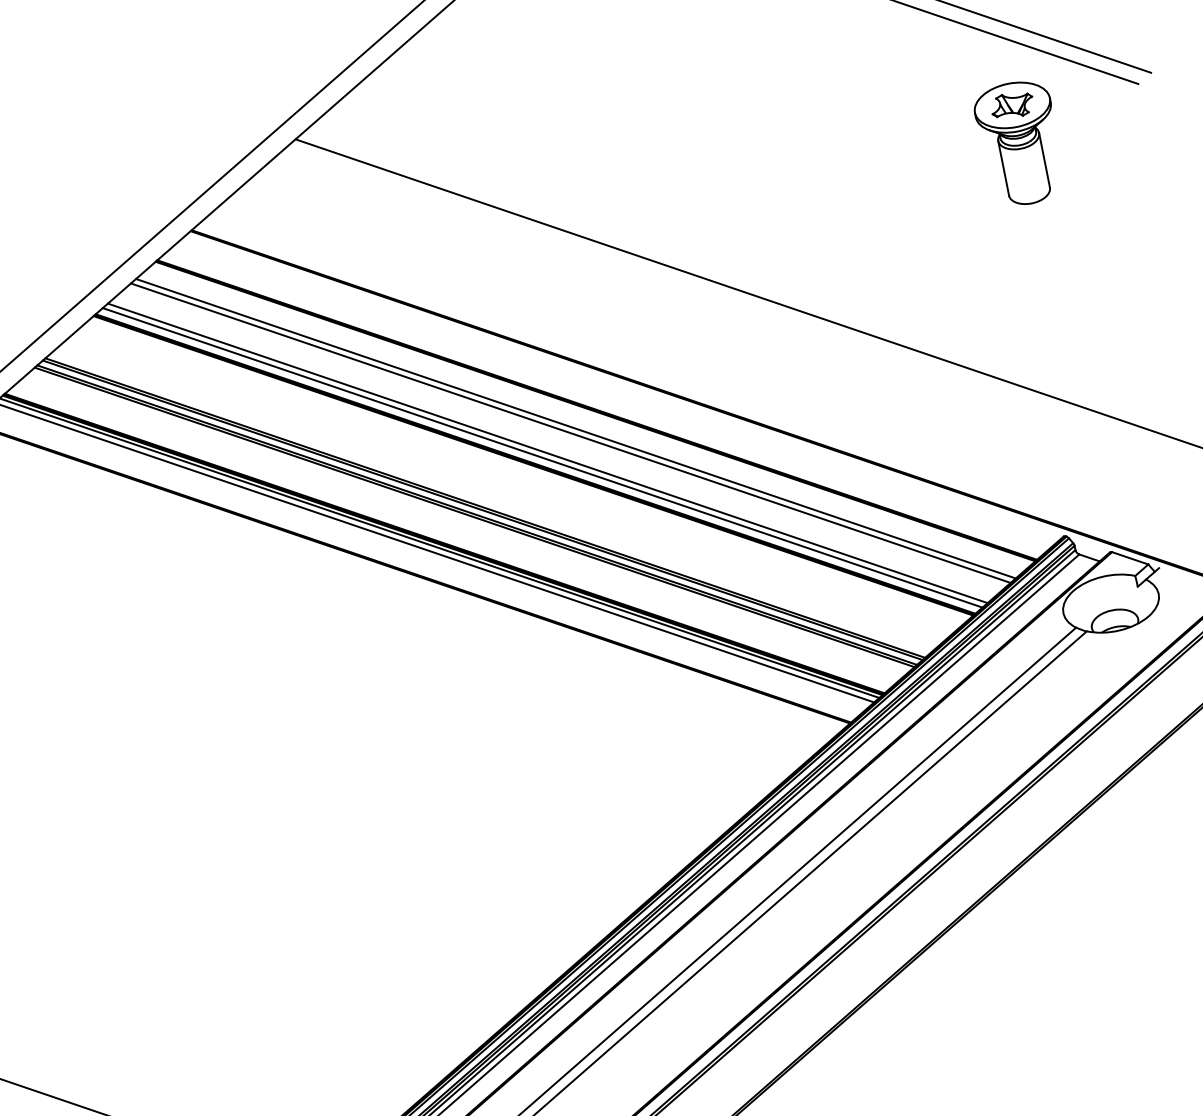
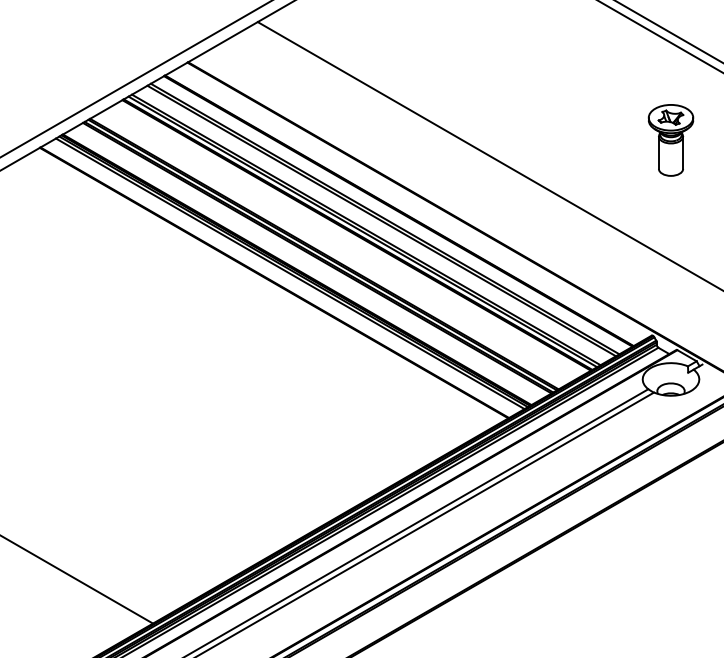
part: (1019, 143) -> (670, 140), moved

